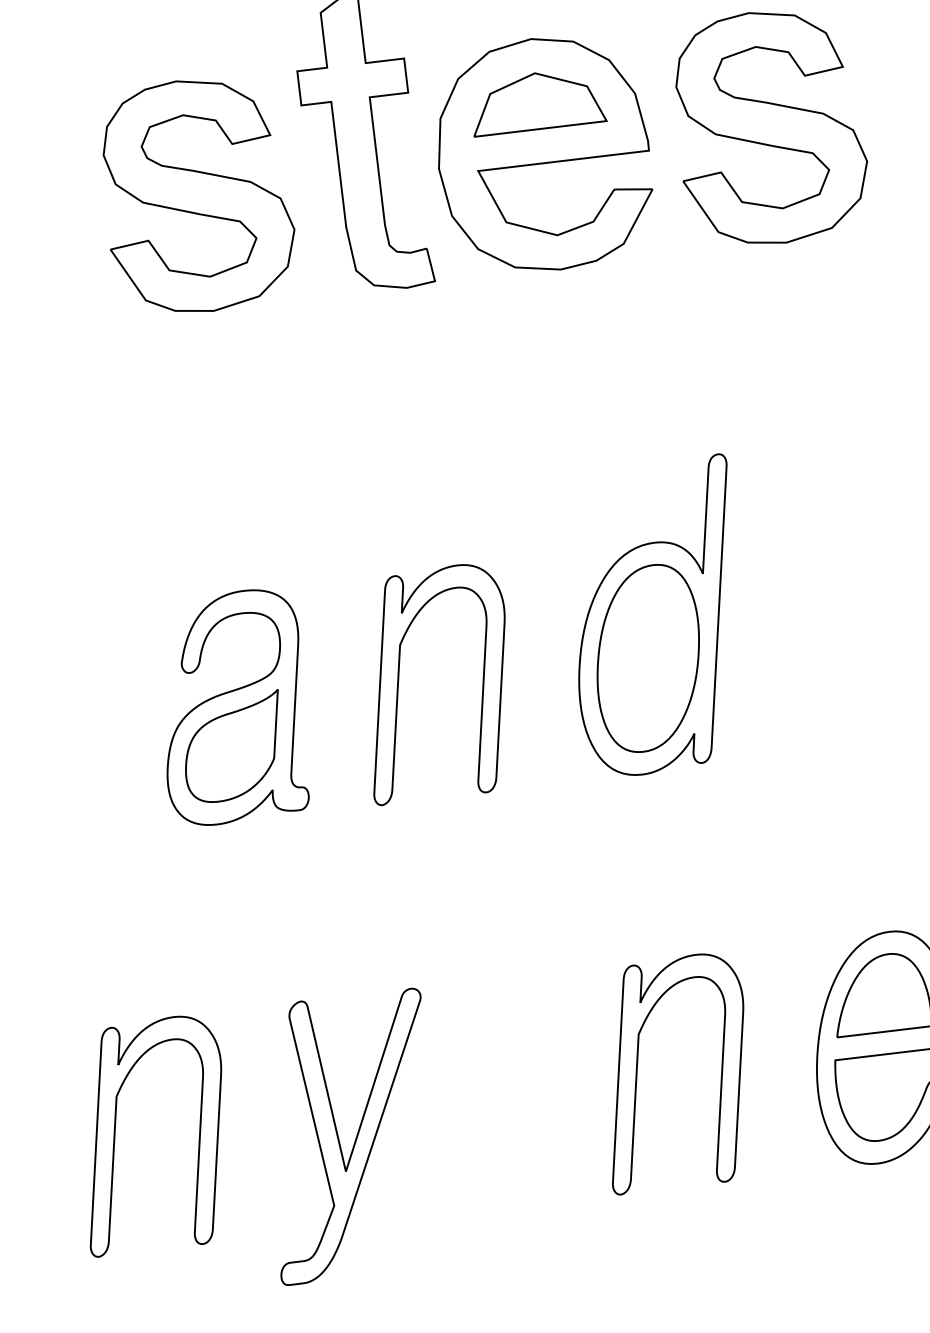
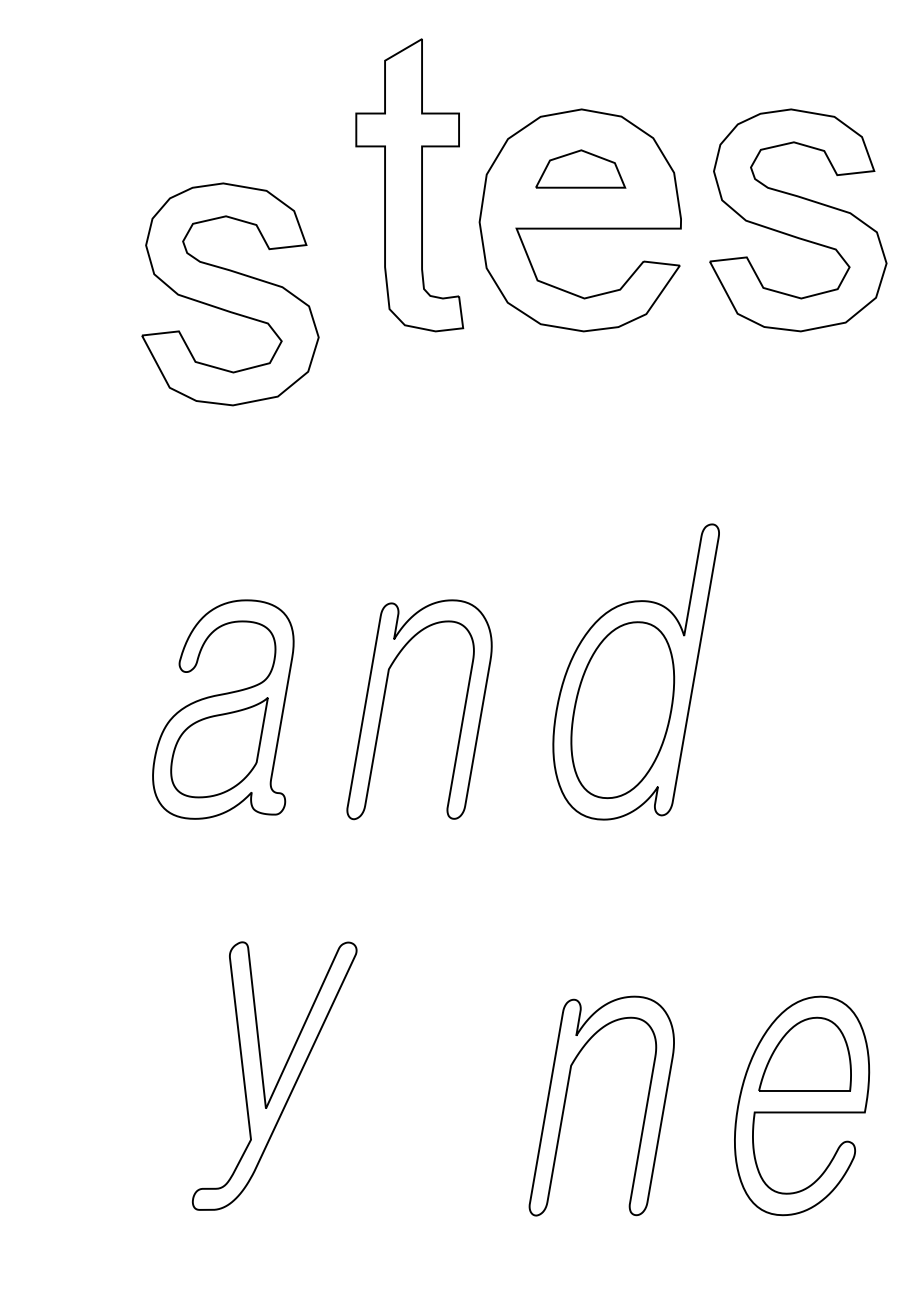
part: (537, 100) -> (580, 168), size x0.7
part: (197, 195) -> (230, 294), moved
part: (116, 1131) -> (64, 1098), removed
part: (350, 1136) -> (274, 1075), moved

